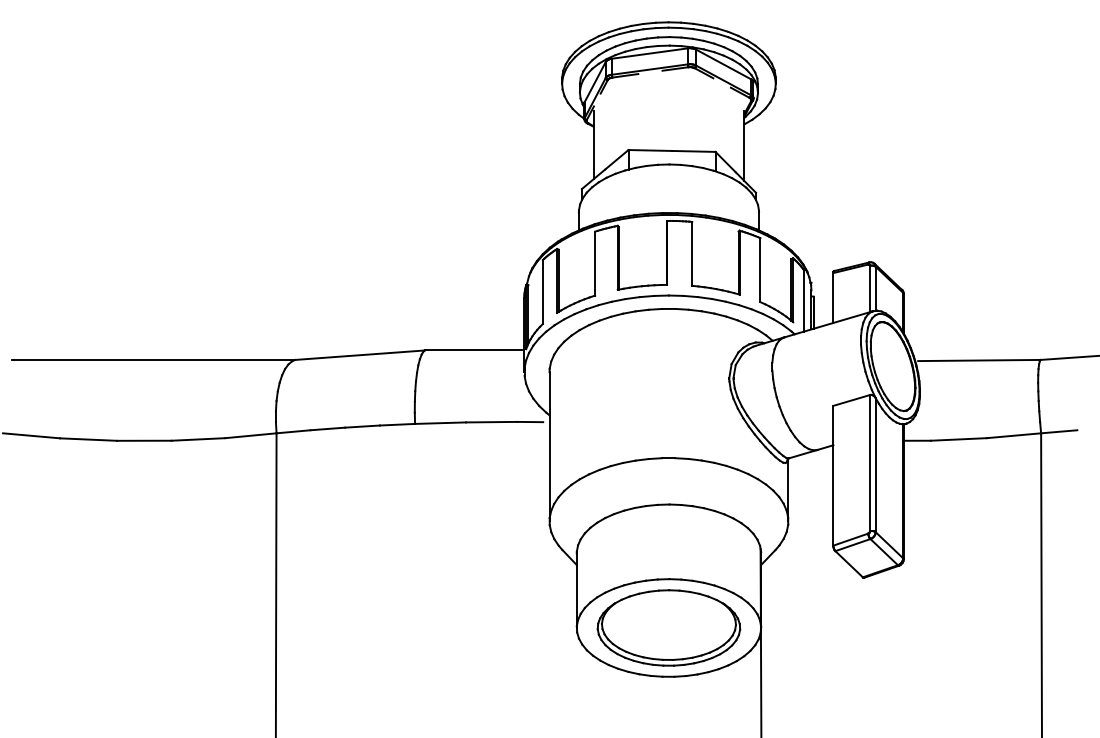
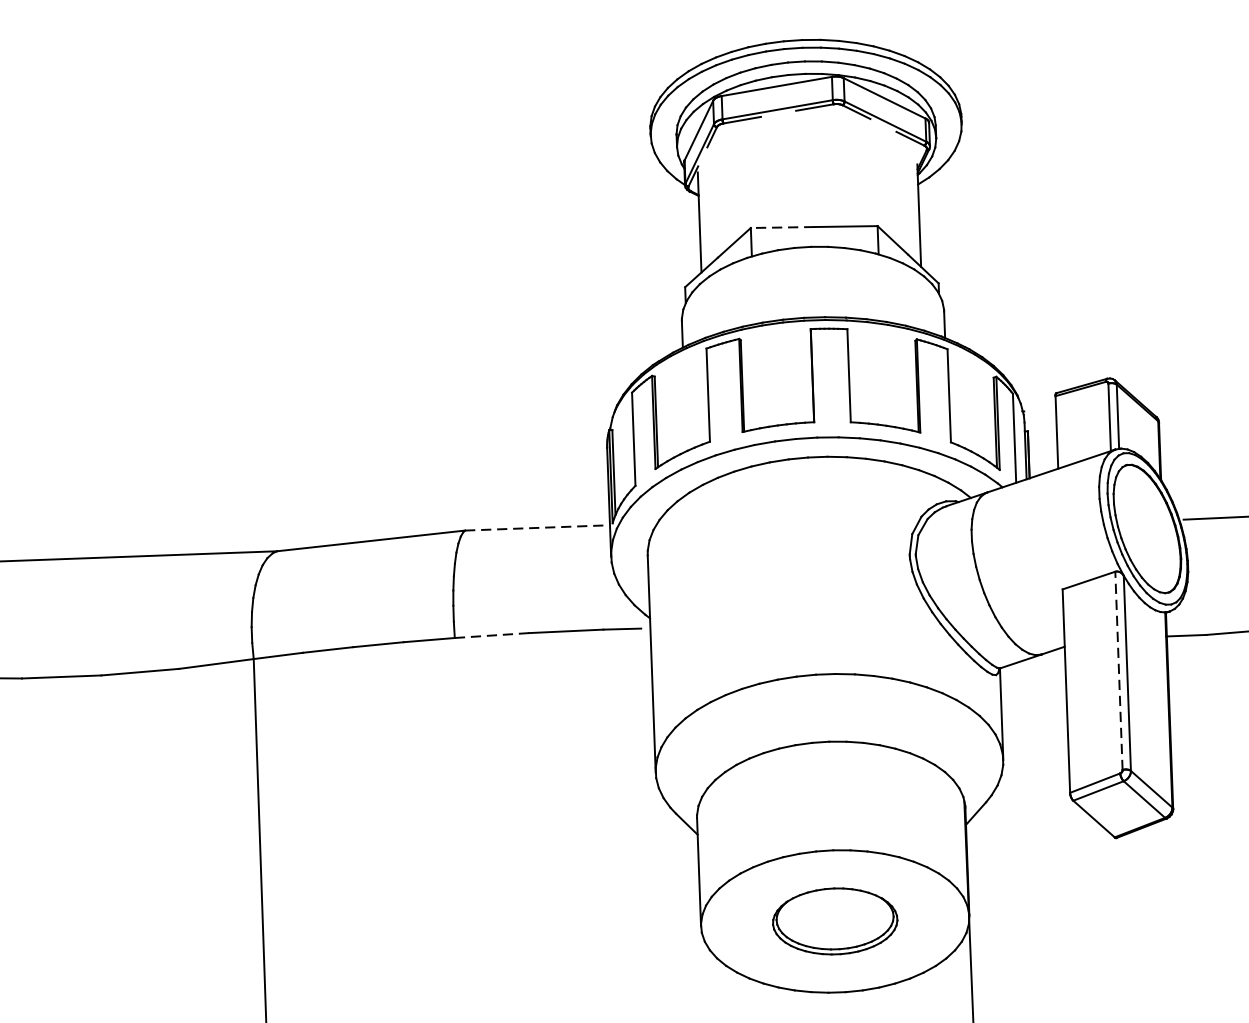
line: (650, 150) -> (782, 227), solid -> dashed
line: (473, 350) -> (535, 528), solid -> dashed
line: (440, 423) -> (491, 636), solid -> dashed
line: (869, 462) -> (1118, 669), solid -> dashed
part: (668, 627) -> (834, 920), size x0.6

